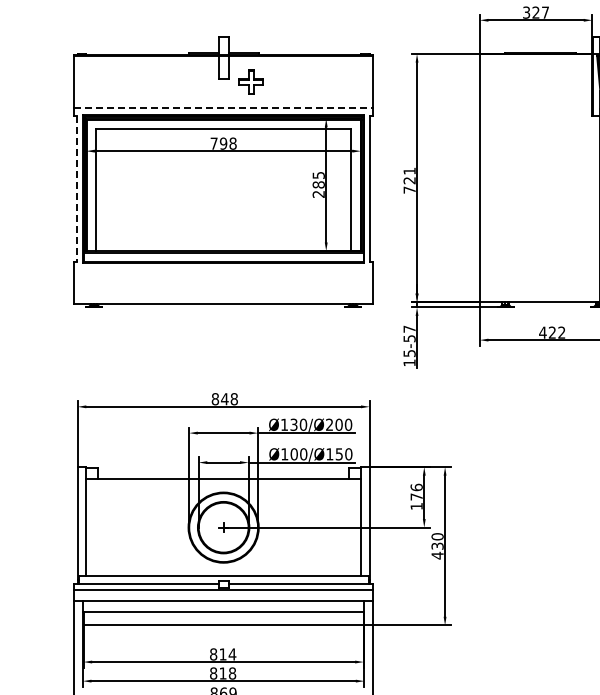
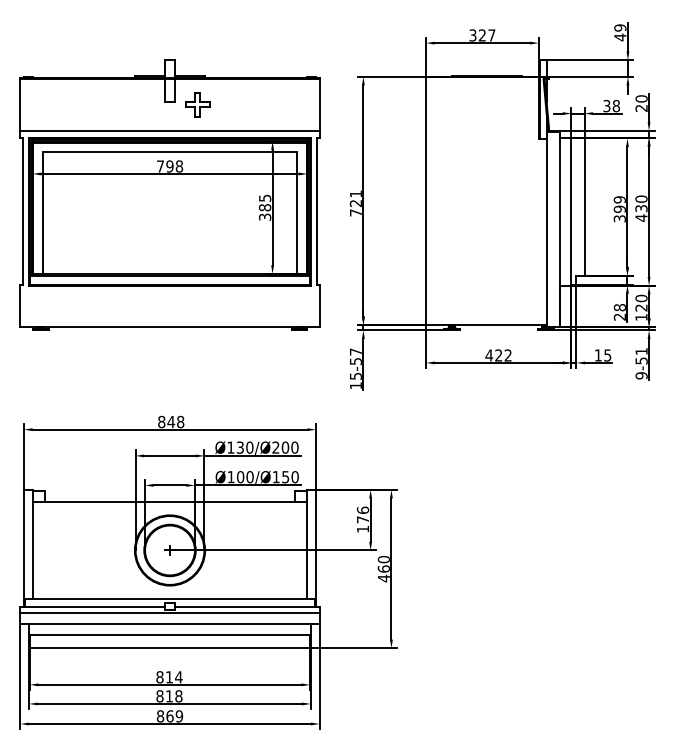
line: (224, 107) -> (170, 130), dashed -> solid
line: (77, 189) -> (23, 212), dashed -> solid
text: (319, 193) -> (265, 216), 285 -> 385
text: (437, 545) -> (383, 568), 430 -> 460

